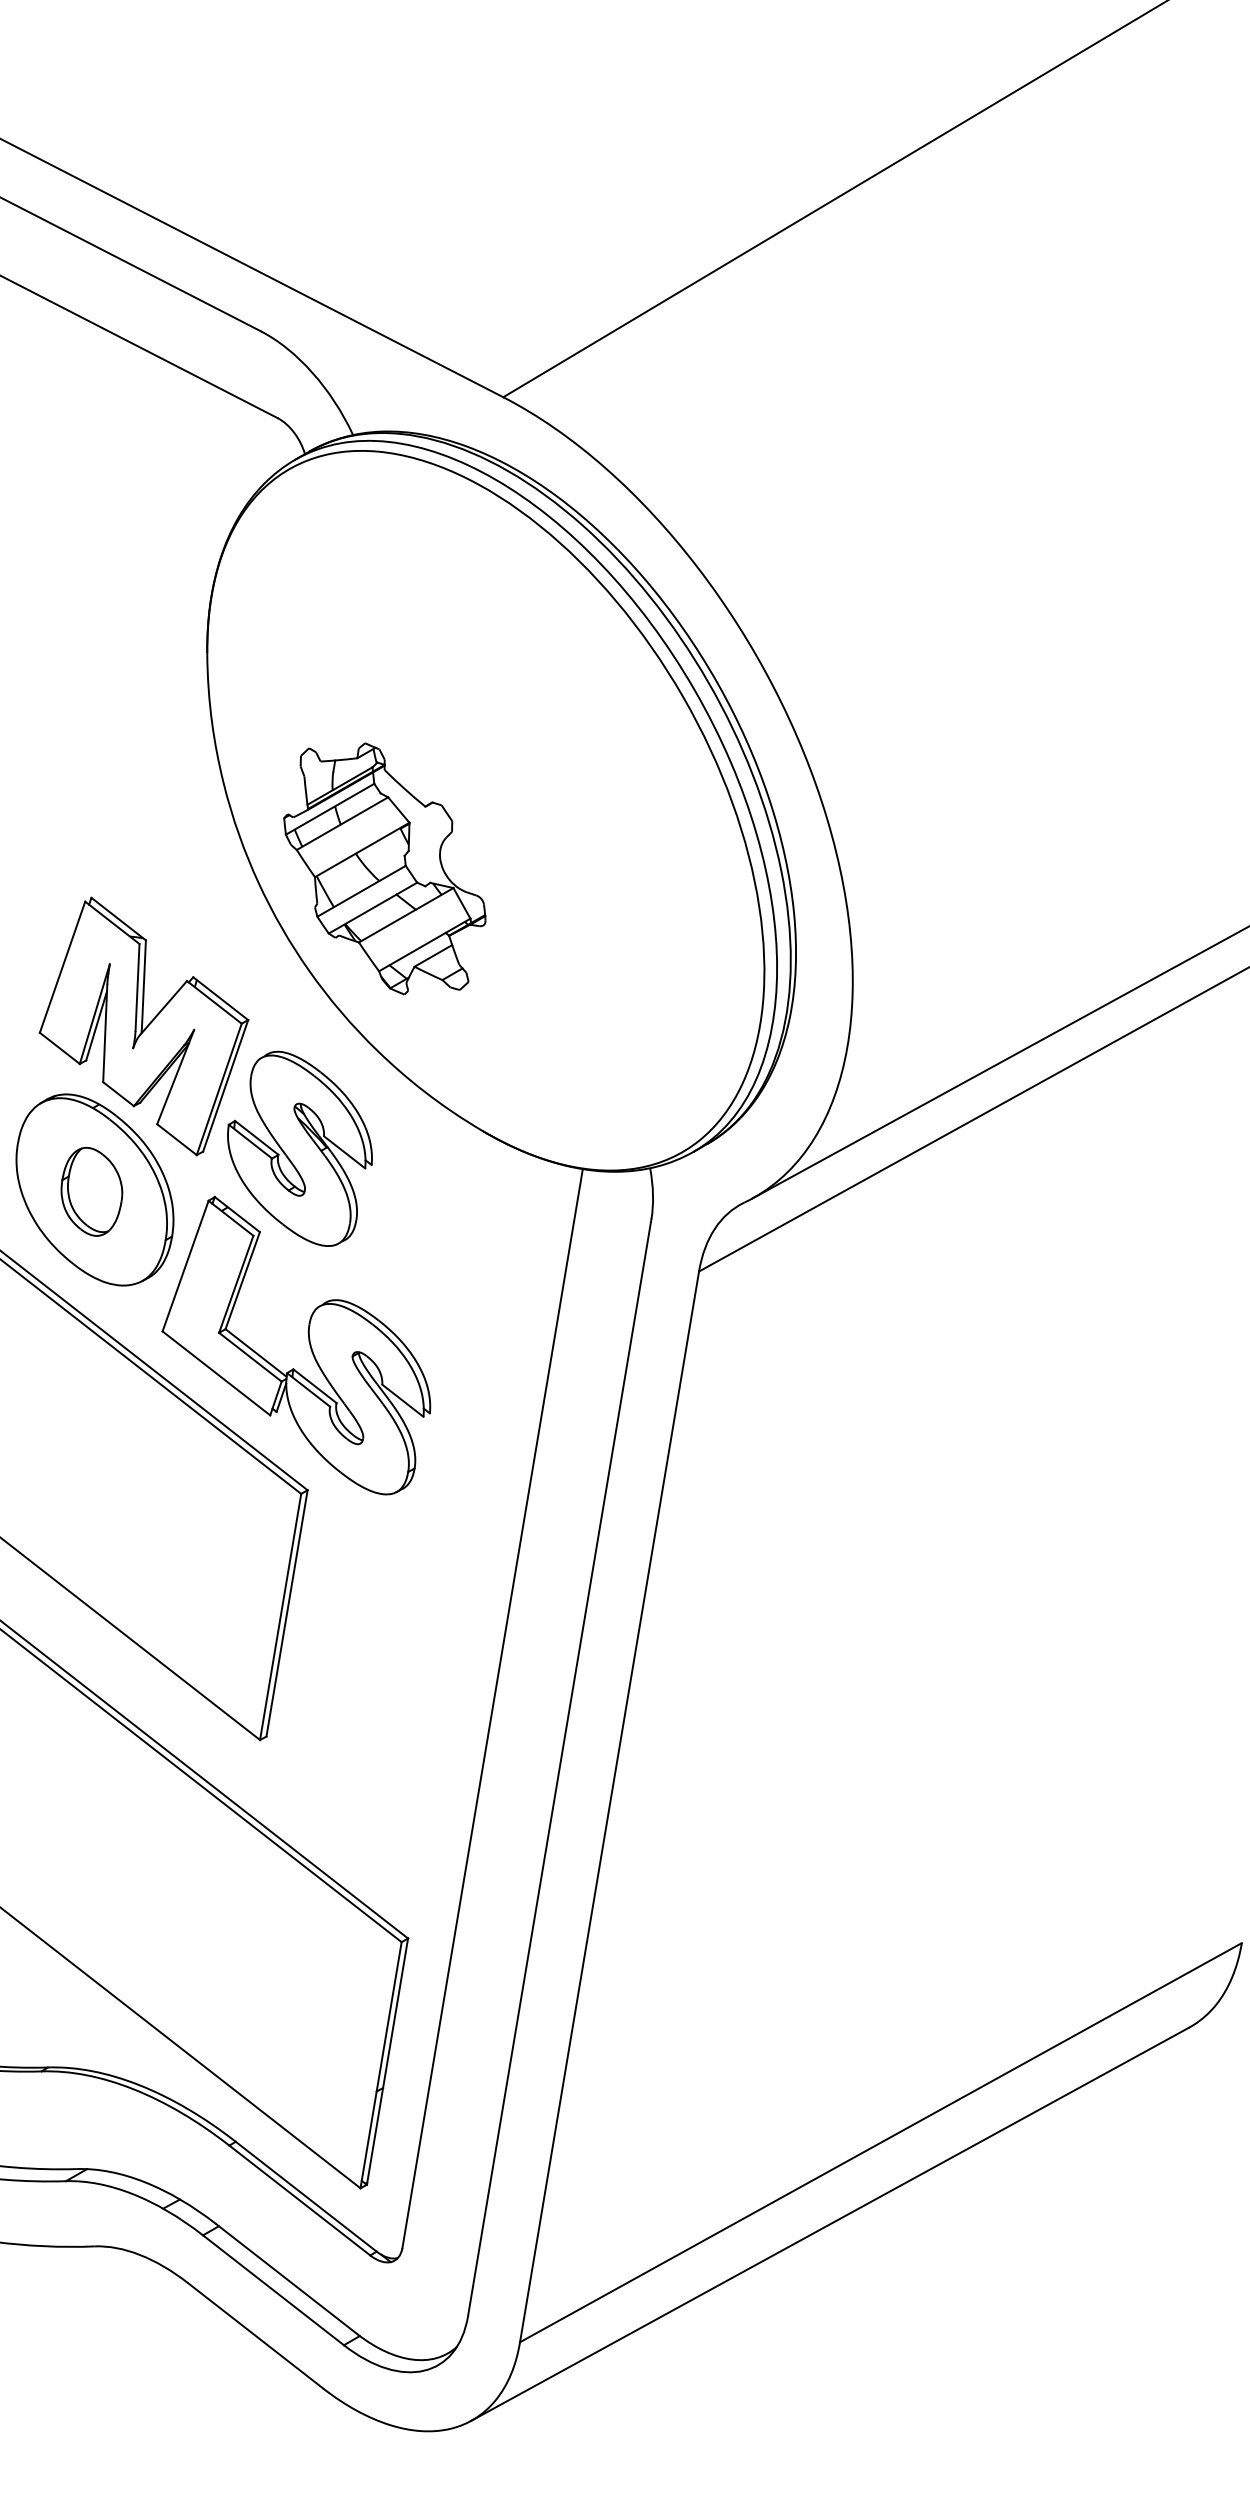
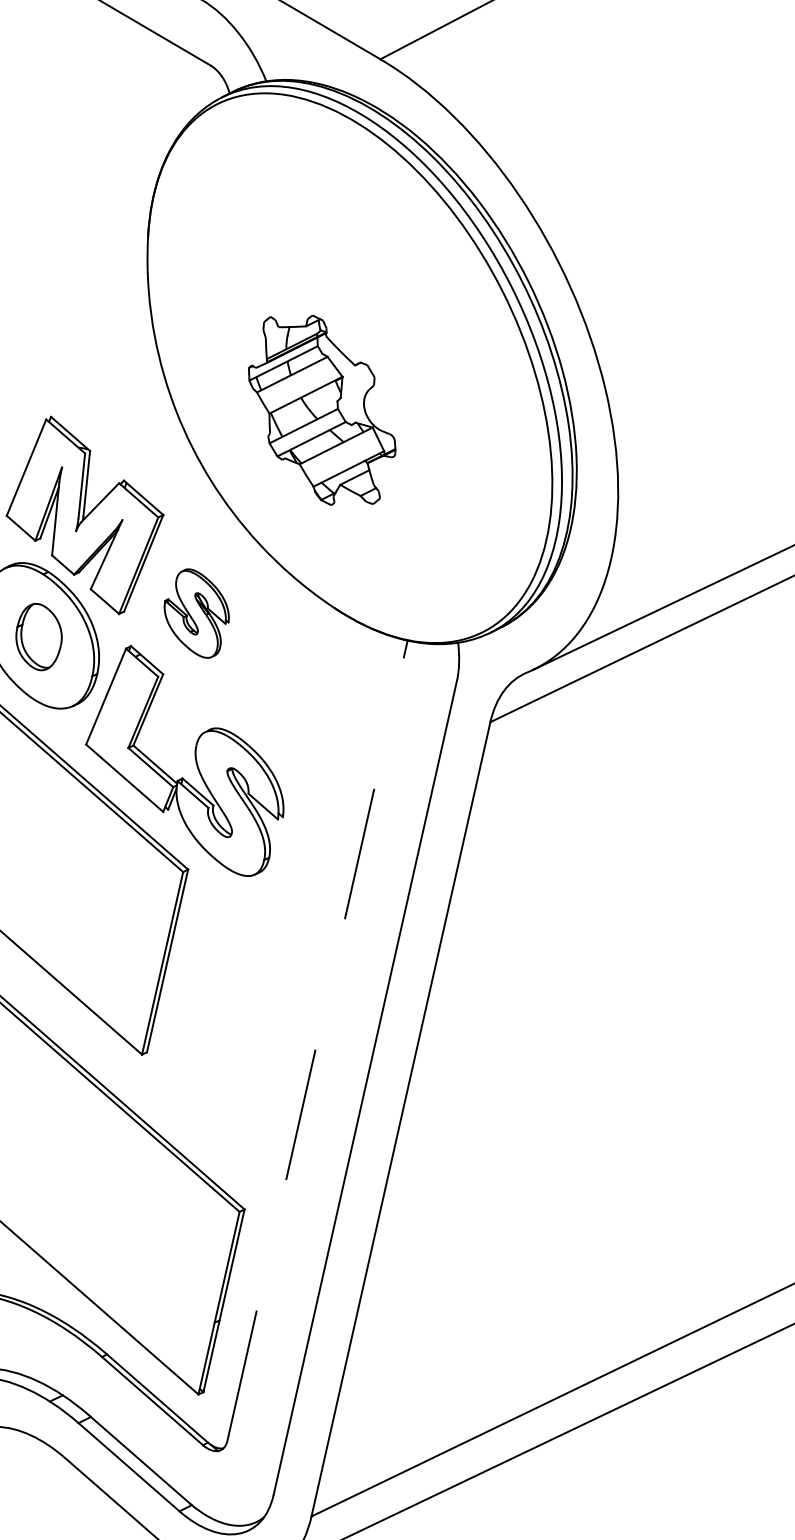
part: (384, 868) -> (321, 410), moved
part: (299, 1148) -> (196, 613), size x0.6
line: (492, 1708) -> (317, 1040), solid -> dashed

